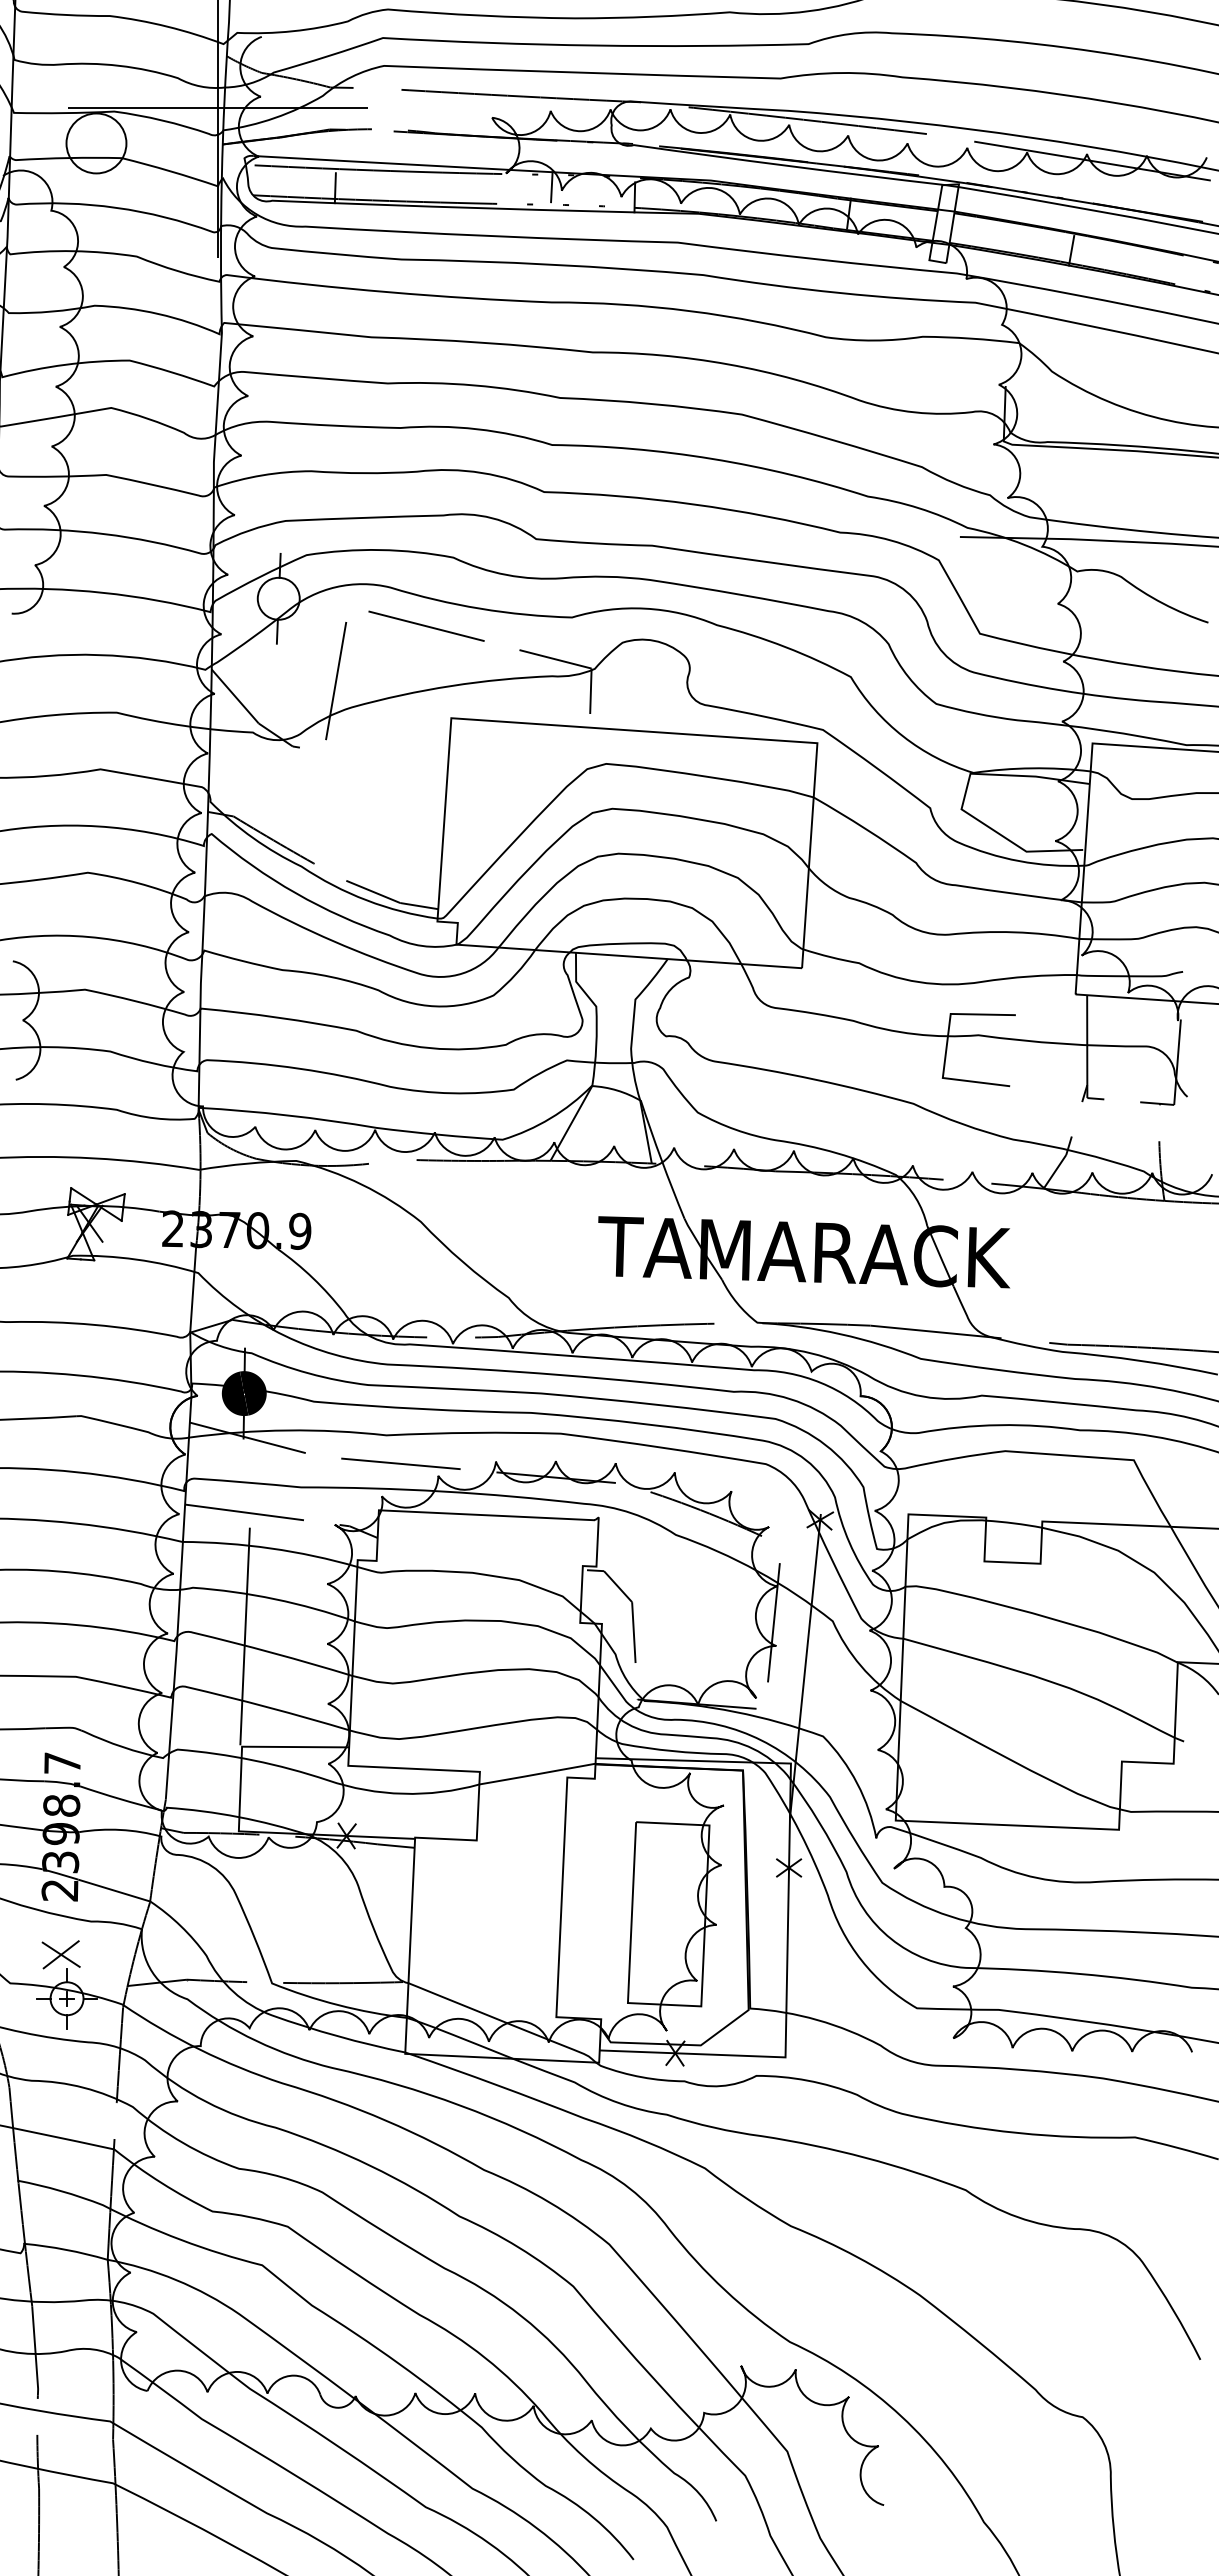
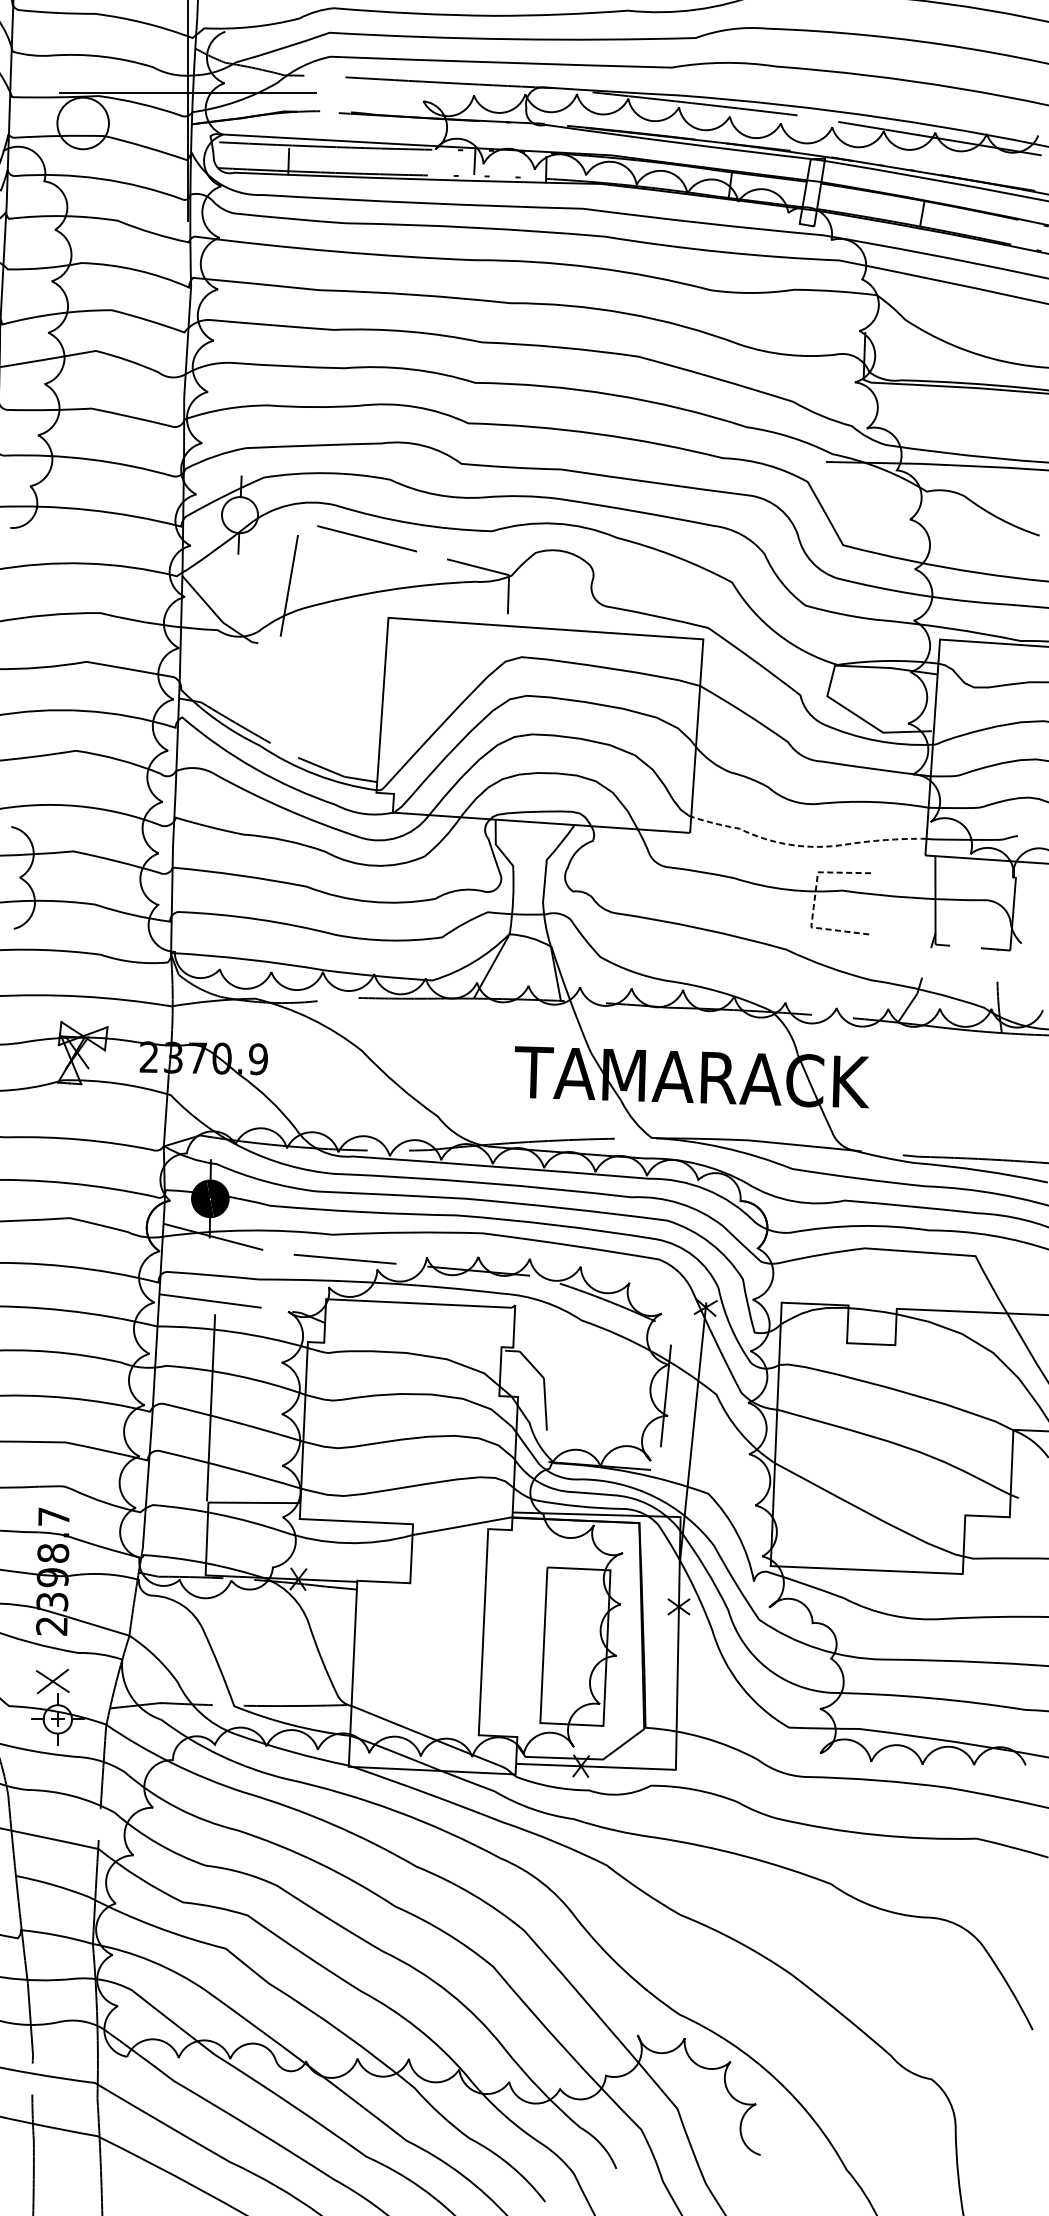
line: (934, 983) -> (804, 846), solid -> dashed
line: (946, 1046) -> (814, 900), solid -> dashed

